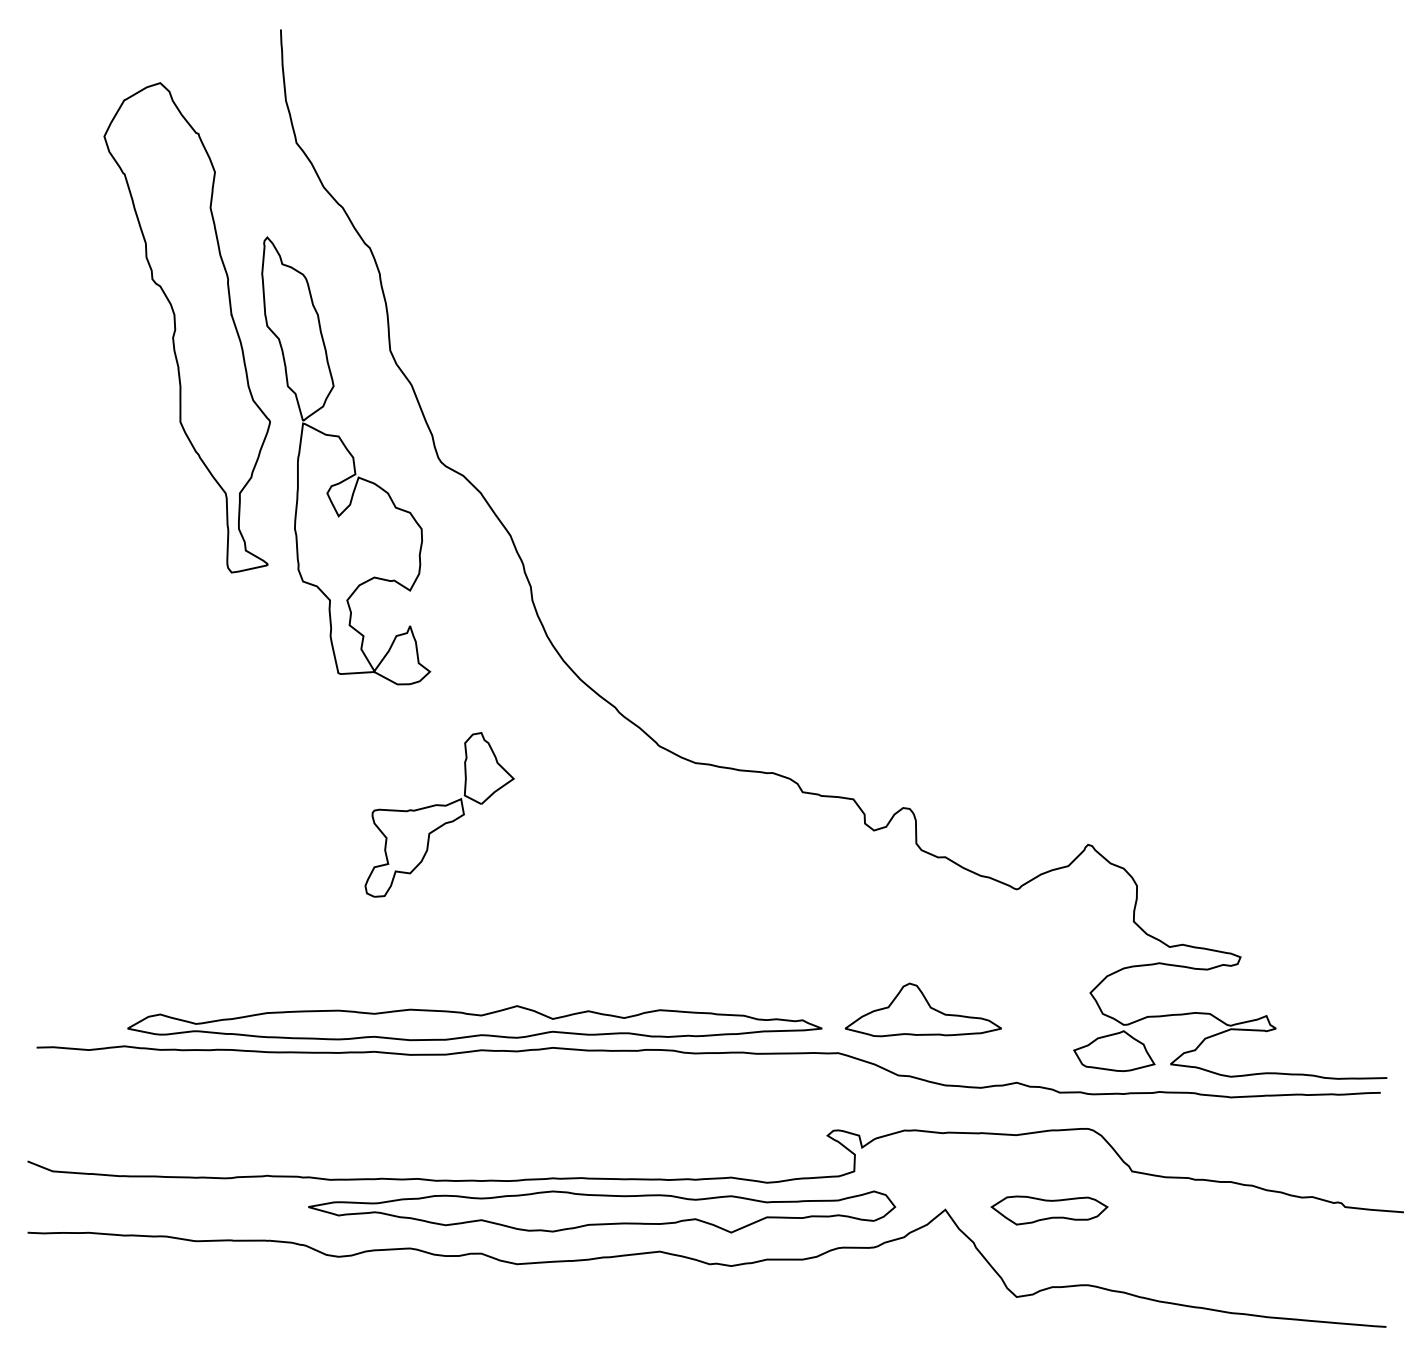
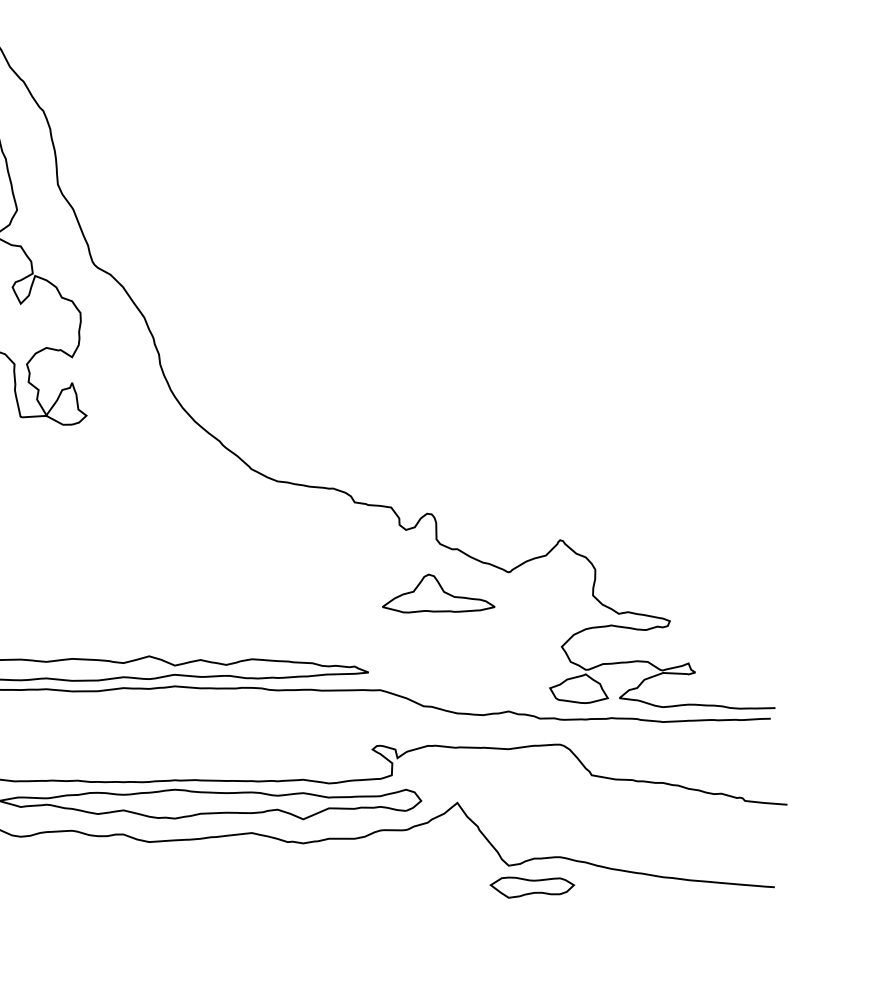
part: (439, 814) -> (93, 518), removed
part: (922, 1009) -> (438, 593), moved
part: (1049, 1210) -> (532, 887), moved

